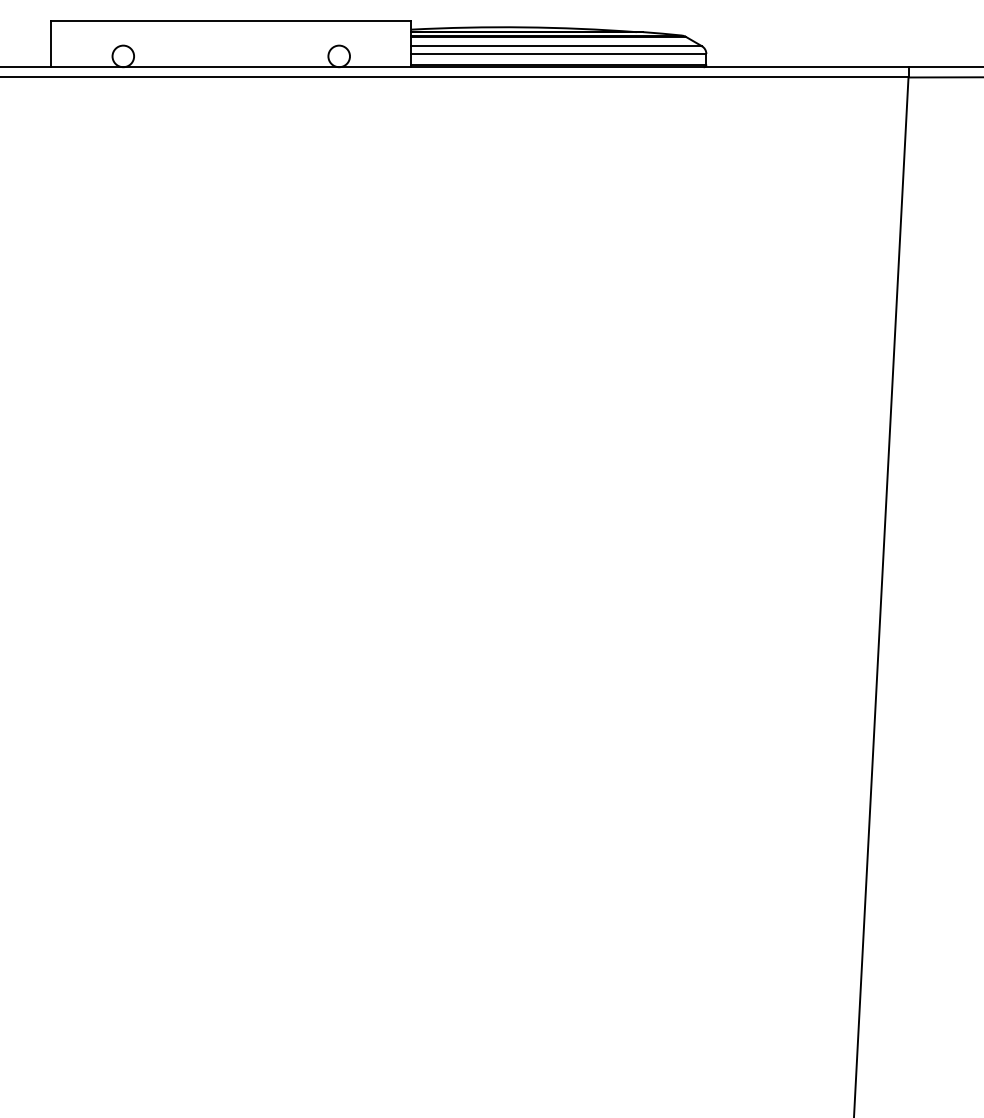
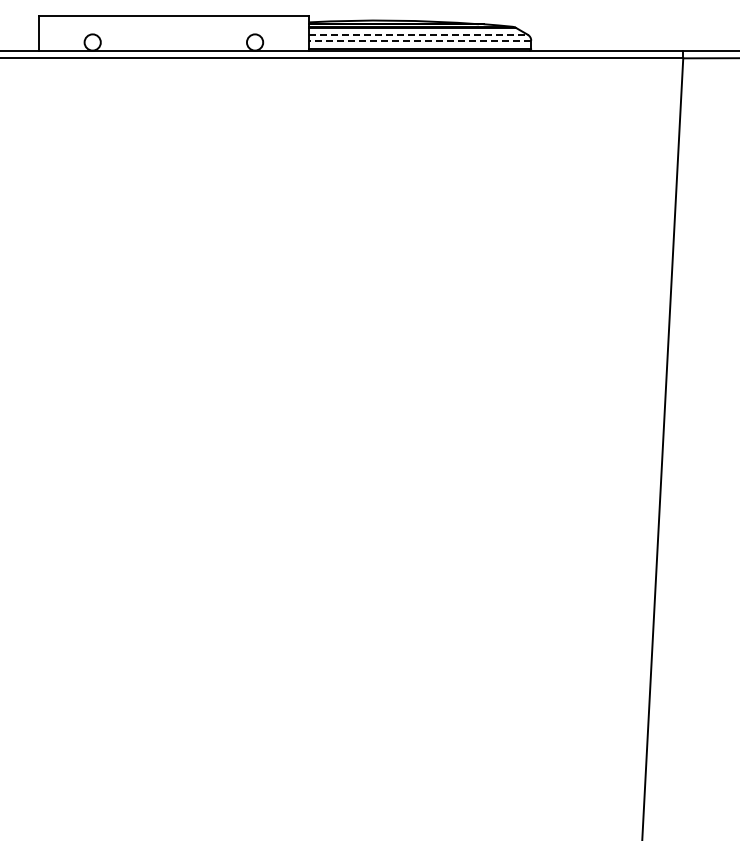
line: (557, 45) -> (419, 34), solid -> dashed
line: (557, 53) -> (419, 40), solid -> dashed

